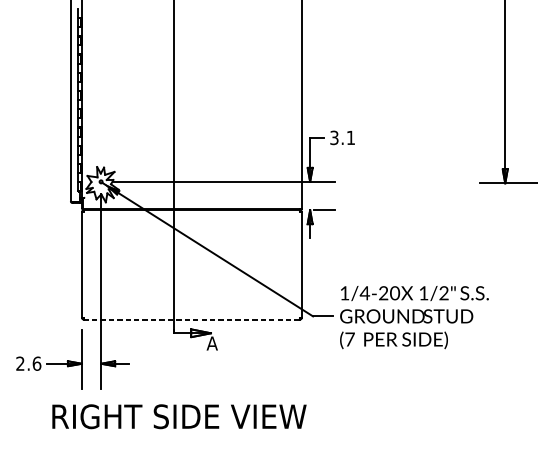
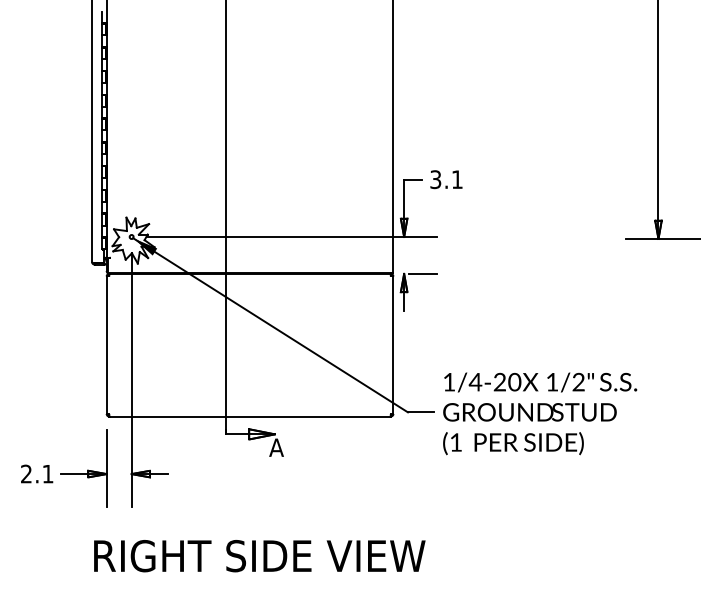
line: (192, 319) -> (250, 416), dashed -> solid
text: (350, 339) -> (456, 442), (7 -> (1
text: (36, 363) -> (47, 473), 2.6 -> 2.1
text: (179, 417) -> (259, 556), moved

